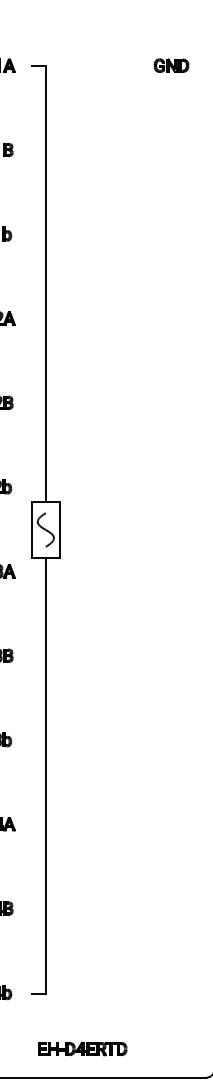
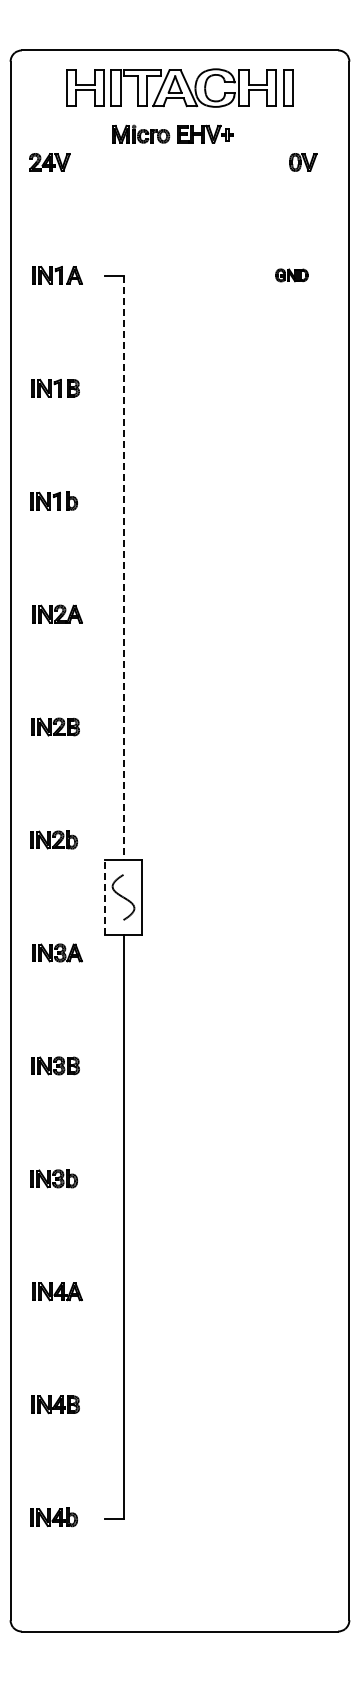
part: (171, 65) -> (291, 275), size x0.7
line: (45, 284) -> (123, 568), solid -> dashed
line: (31, 530) -> (104, 897), solid -> dashed
part: (82, 1048) -> (172, 1592), removed

